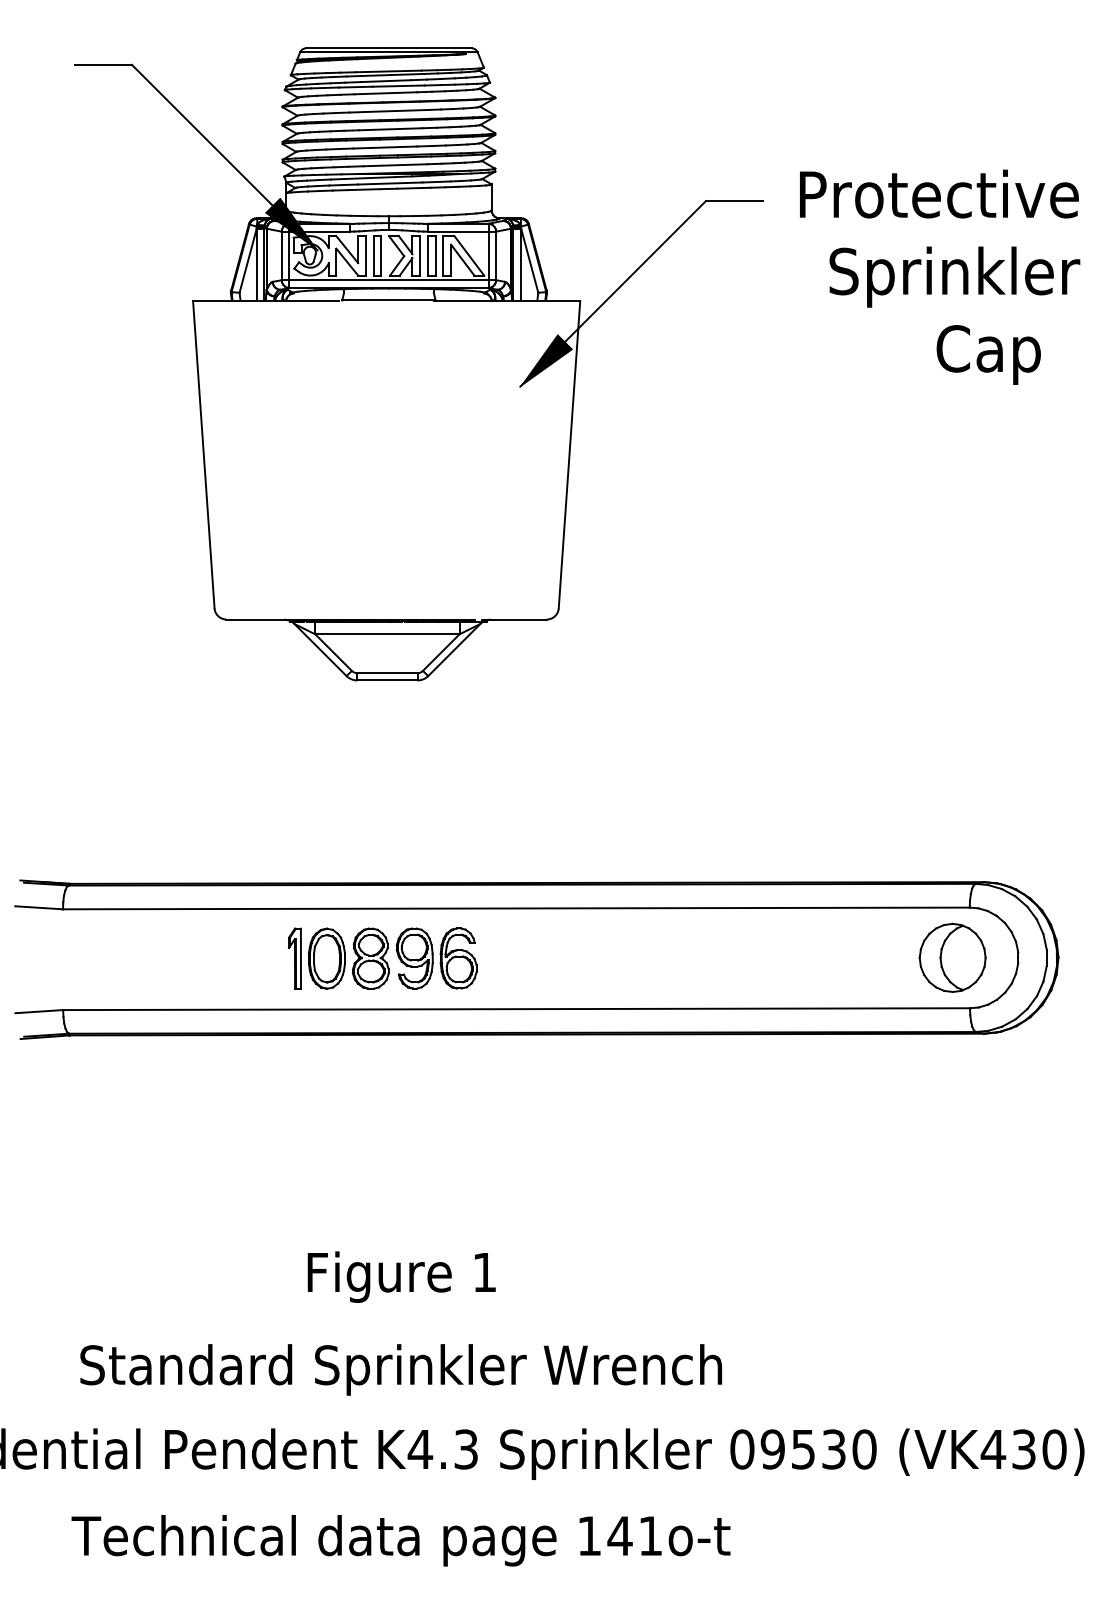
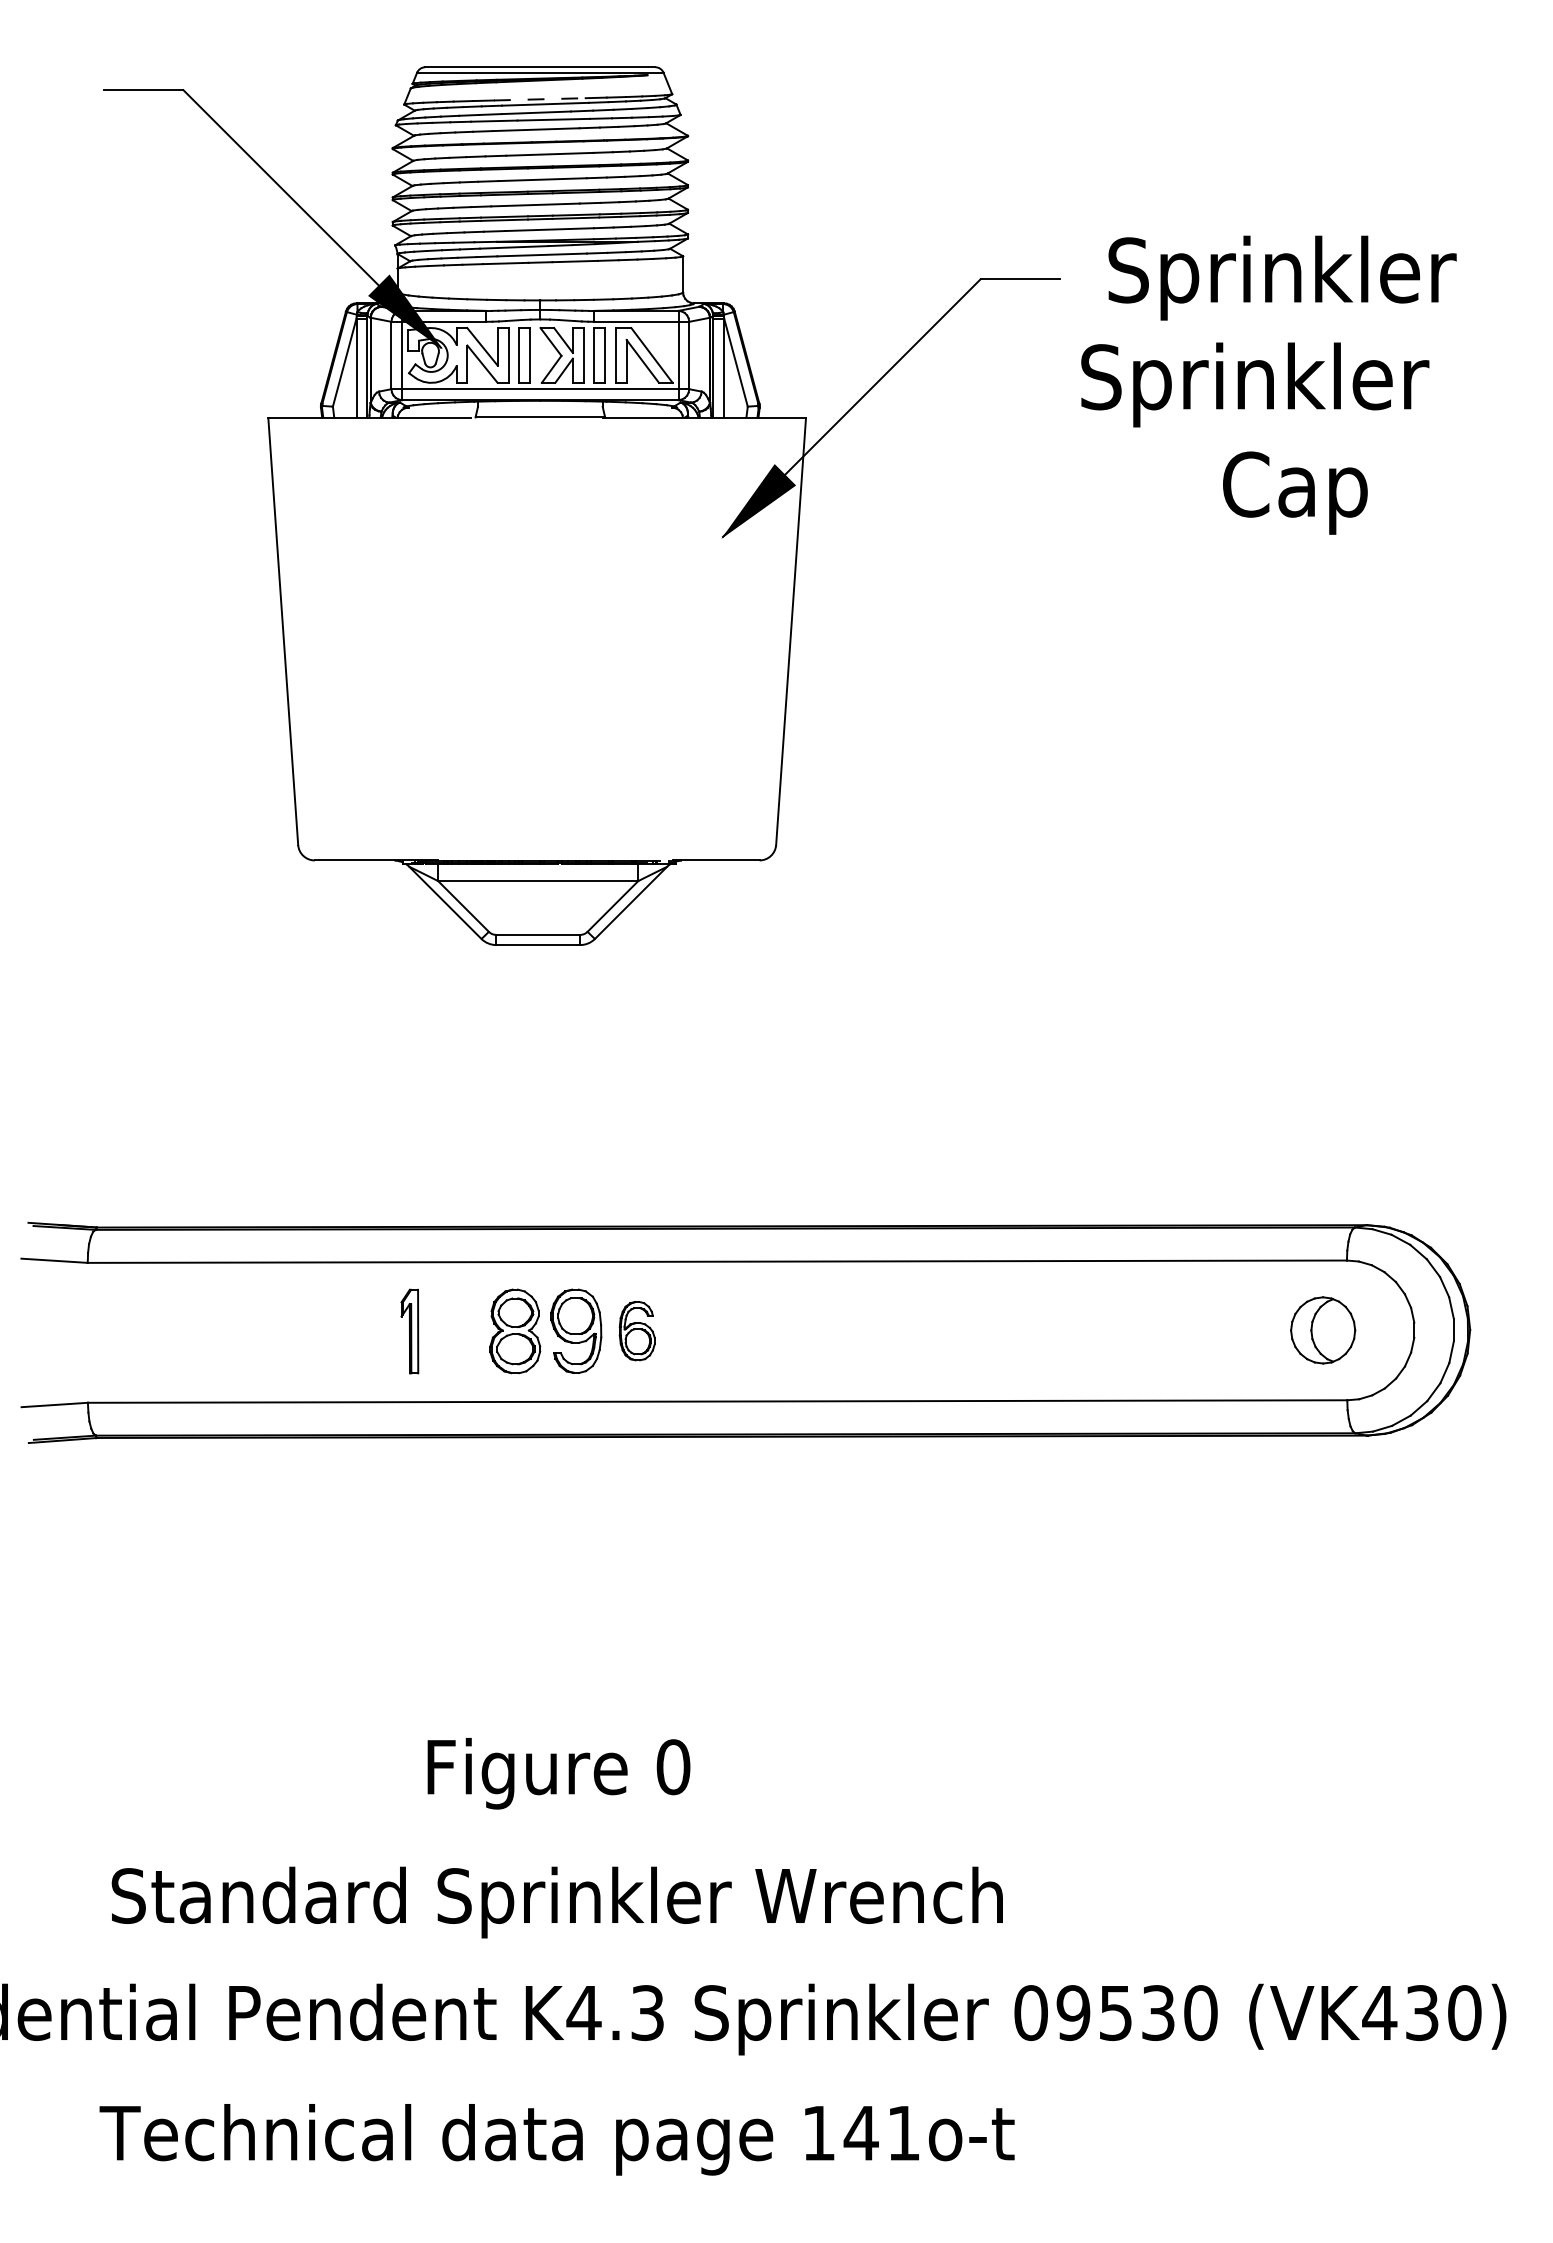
line: (388, 71) -> (539, 99), solid -> dashed
text: (938, 199) -> (1303, 277), Protective -> Sprinkler
text: (955, 276) -> (1255, 384), moved
text: (988, 354) -> (1295, 492), moved
part: (327, 958) -> (454, 1331), removed
part: (458, 958) -> (637, 1330), size x0.7
part: (952, 958) -> (1322, 1330), size x0.7
text: (484, 1272) -> (673, 1767), 1 -> 0

